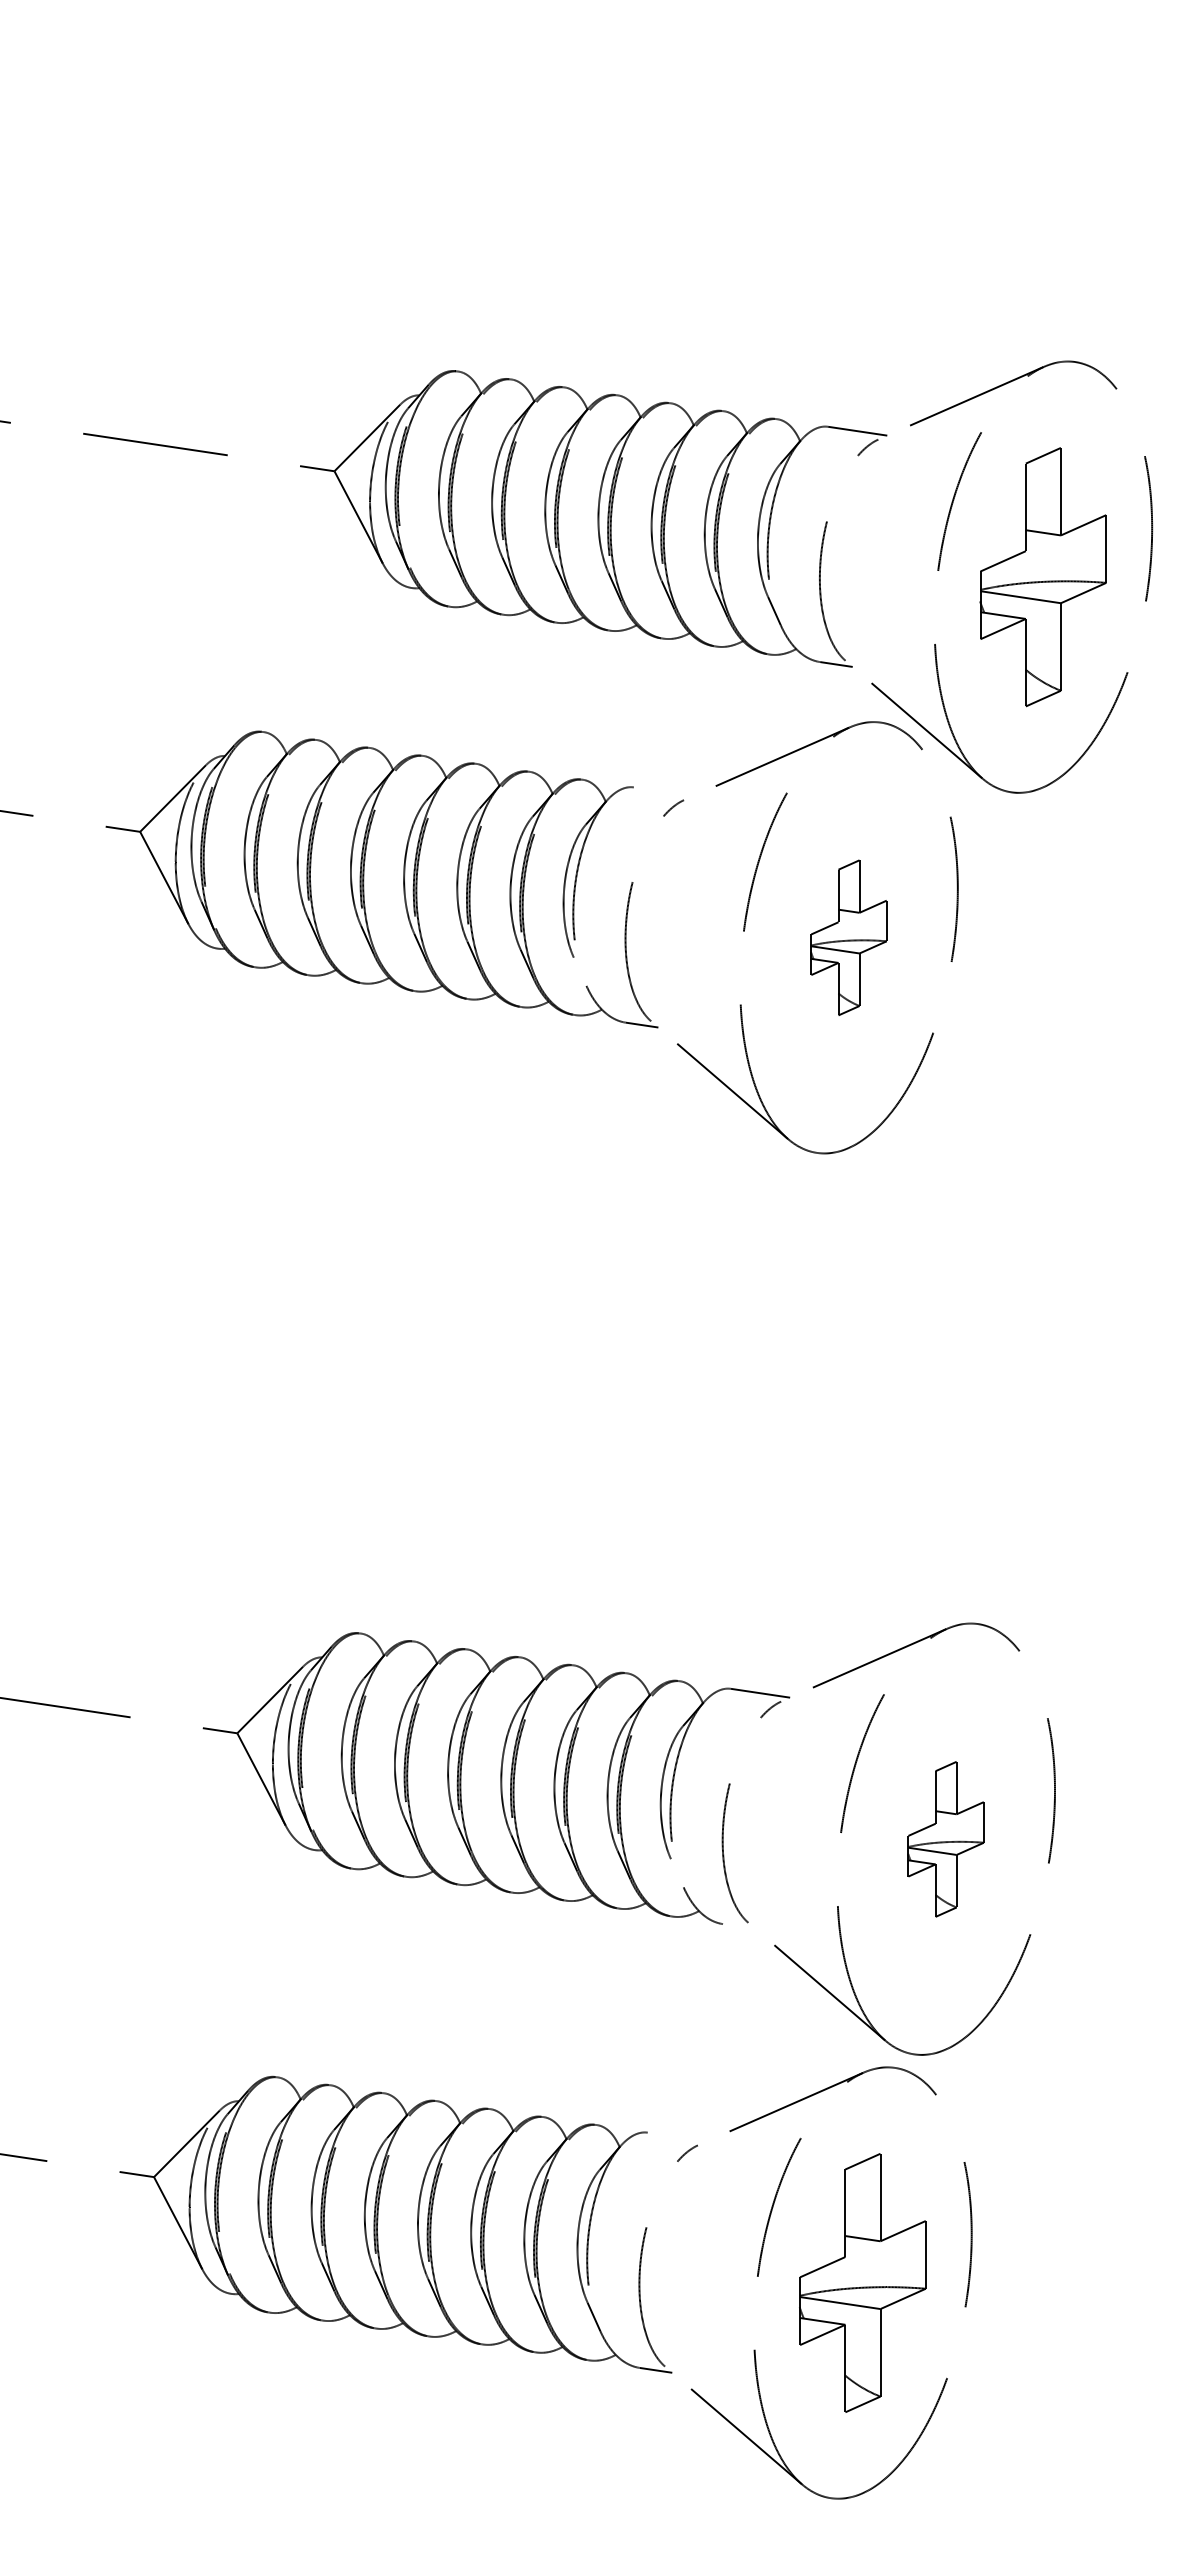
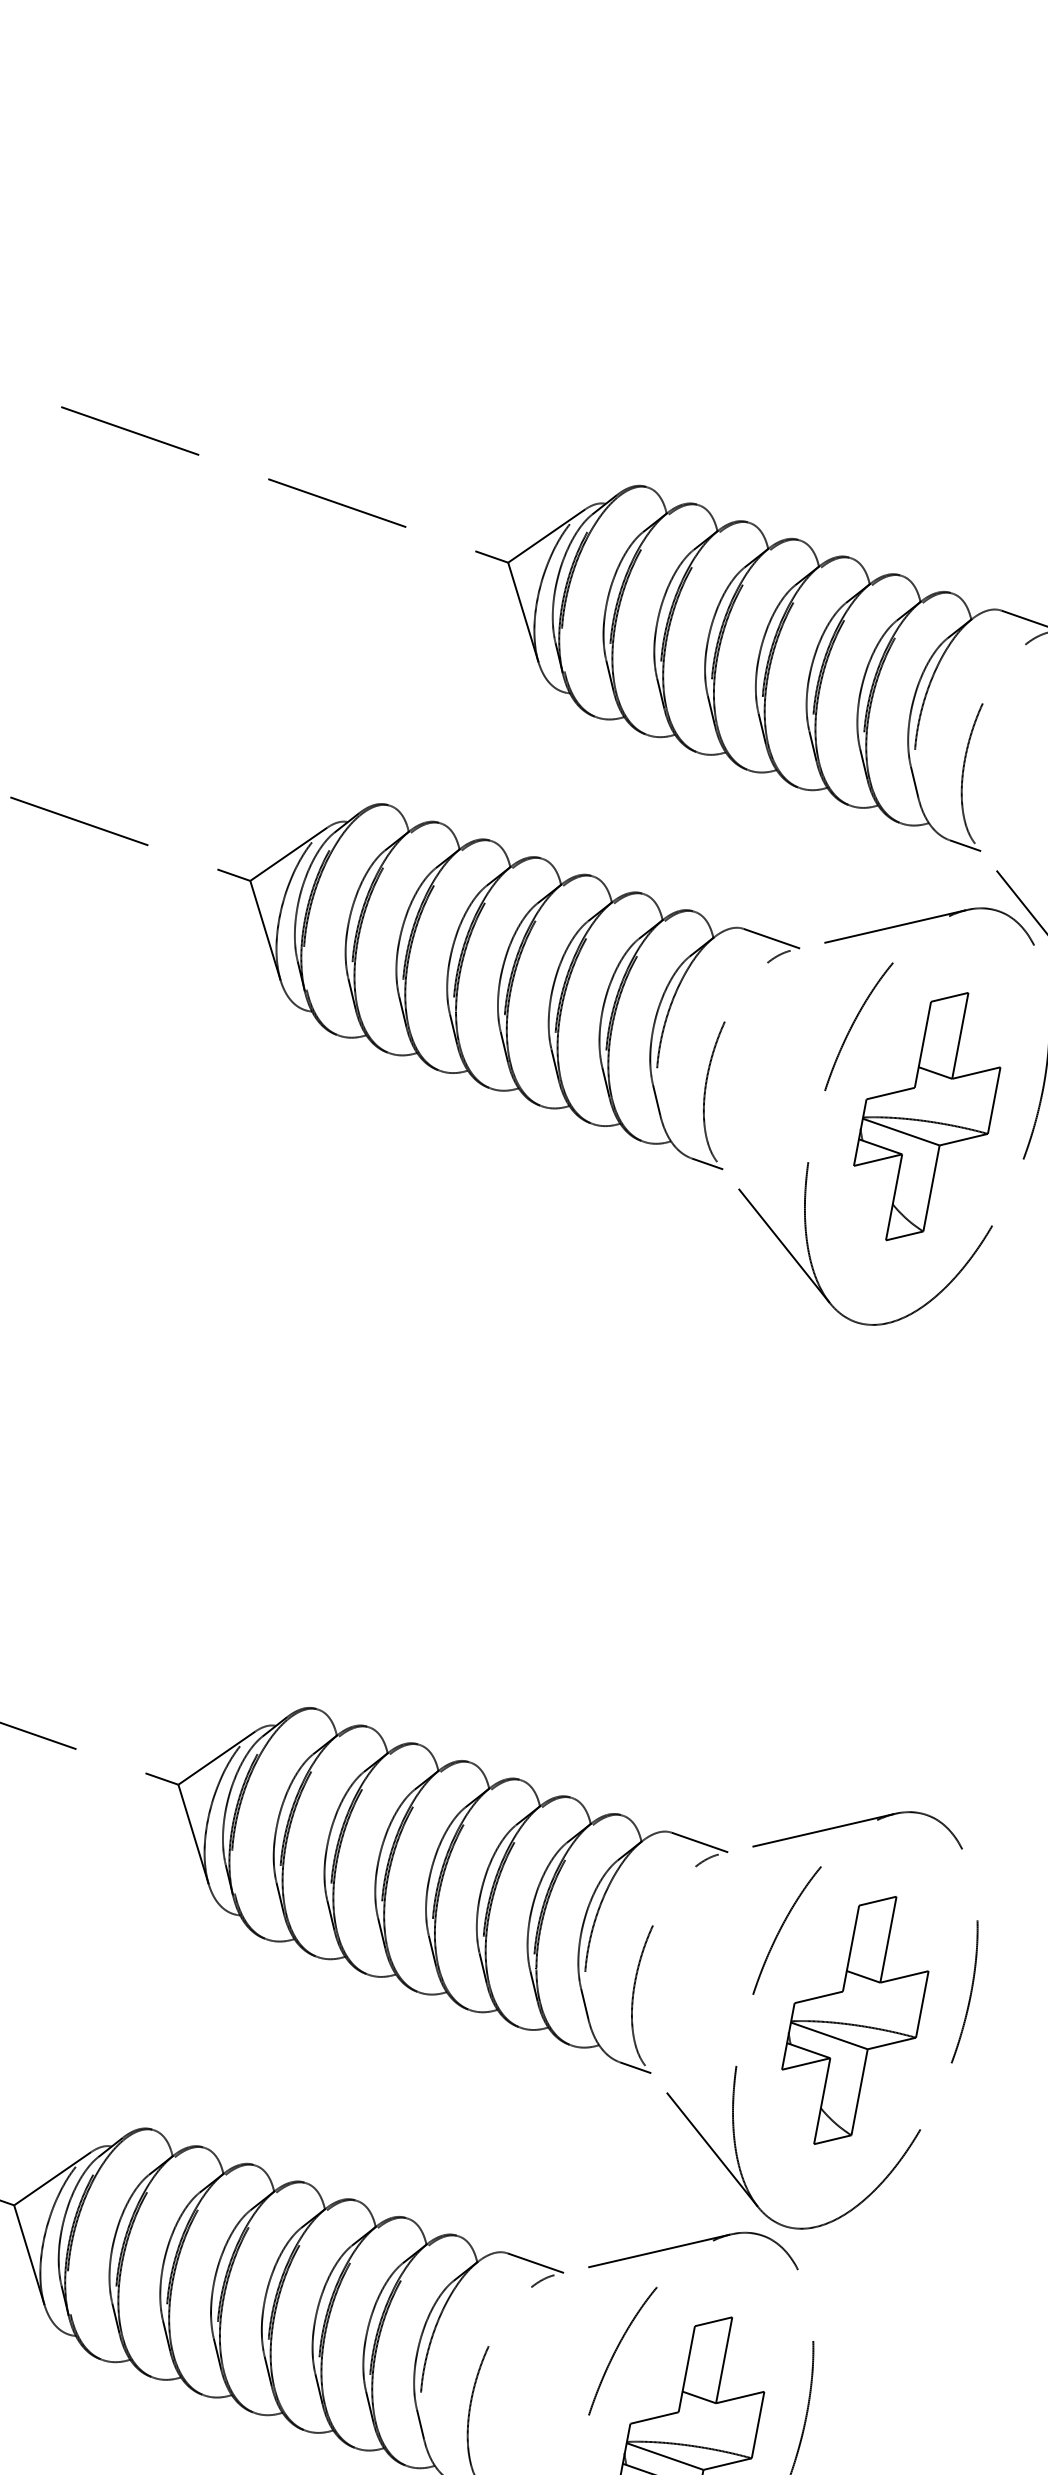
line: (662, 791) -> (771, 938), added
part: (848, 937) -> (926, 1116), size x1.67
line: (579, 971) -> (656, 1099), added
part: (945, 1839) -> (854, 2020), size x1.67
line: (676, 1873) -> (583, 2004), added
line: (739, 1926) -> (635, 2067), added
line: (676, 2136) -> (535, 2262), added

